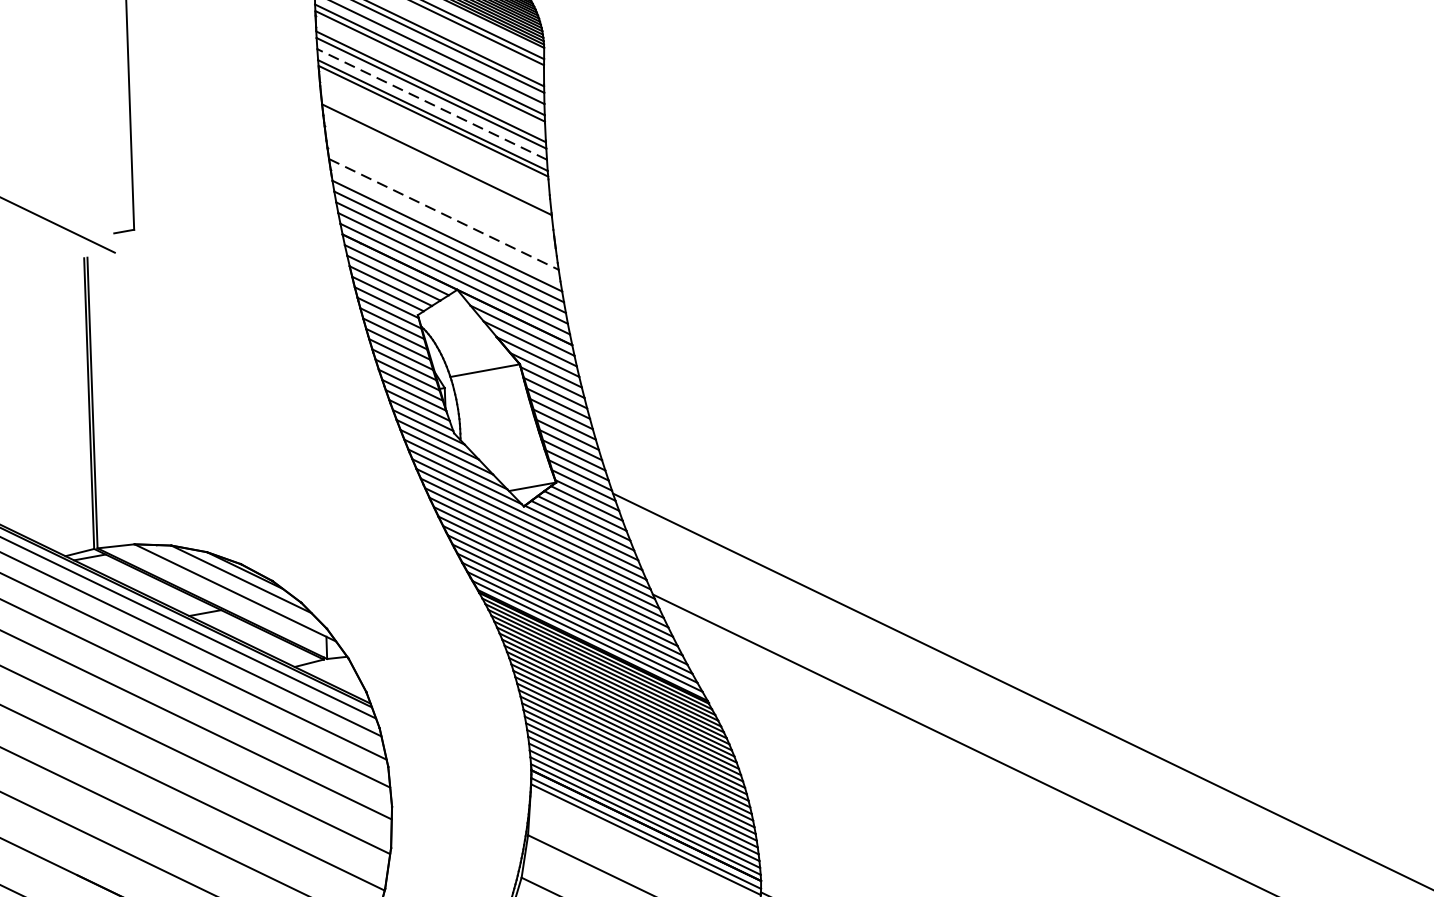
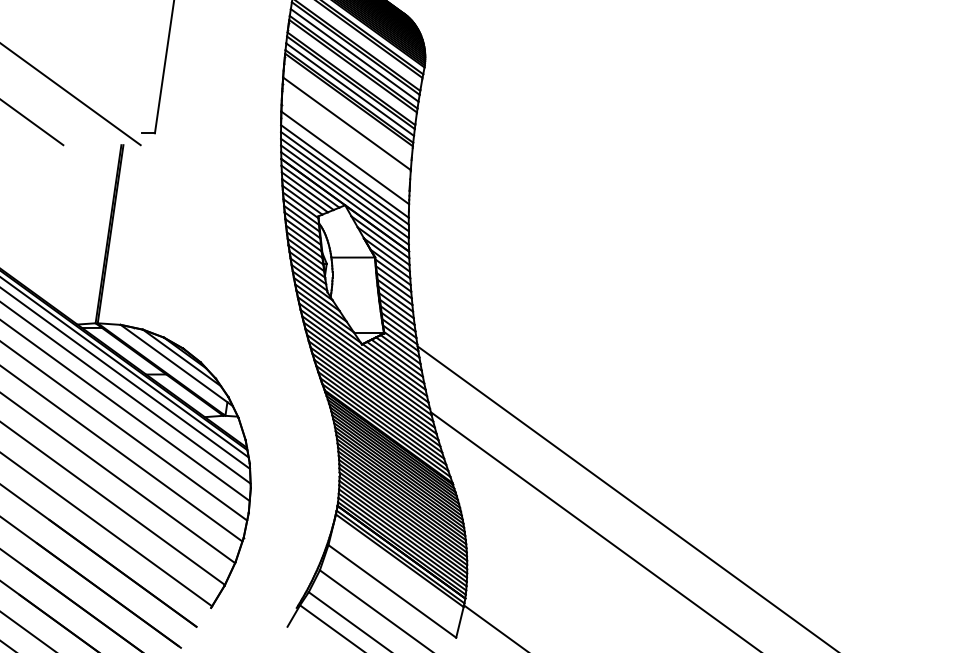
line: (432, 104) -> (350, 89), dashed -> solid
line: (444, 213) -> (345, 157), dashed -> solid

